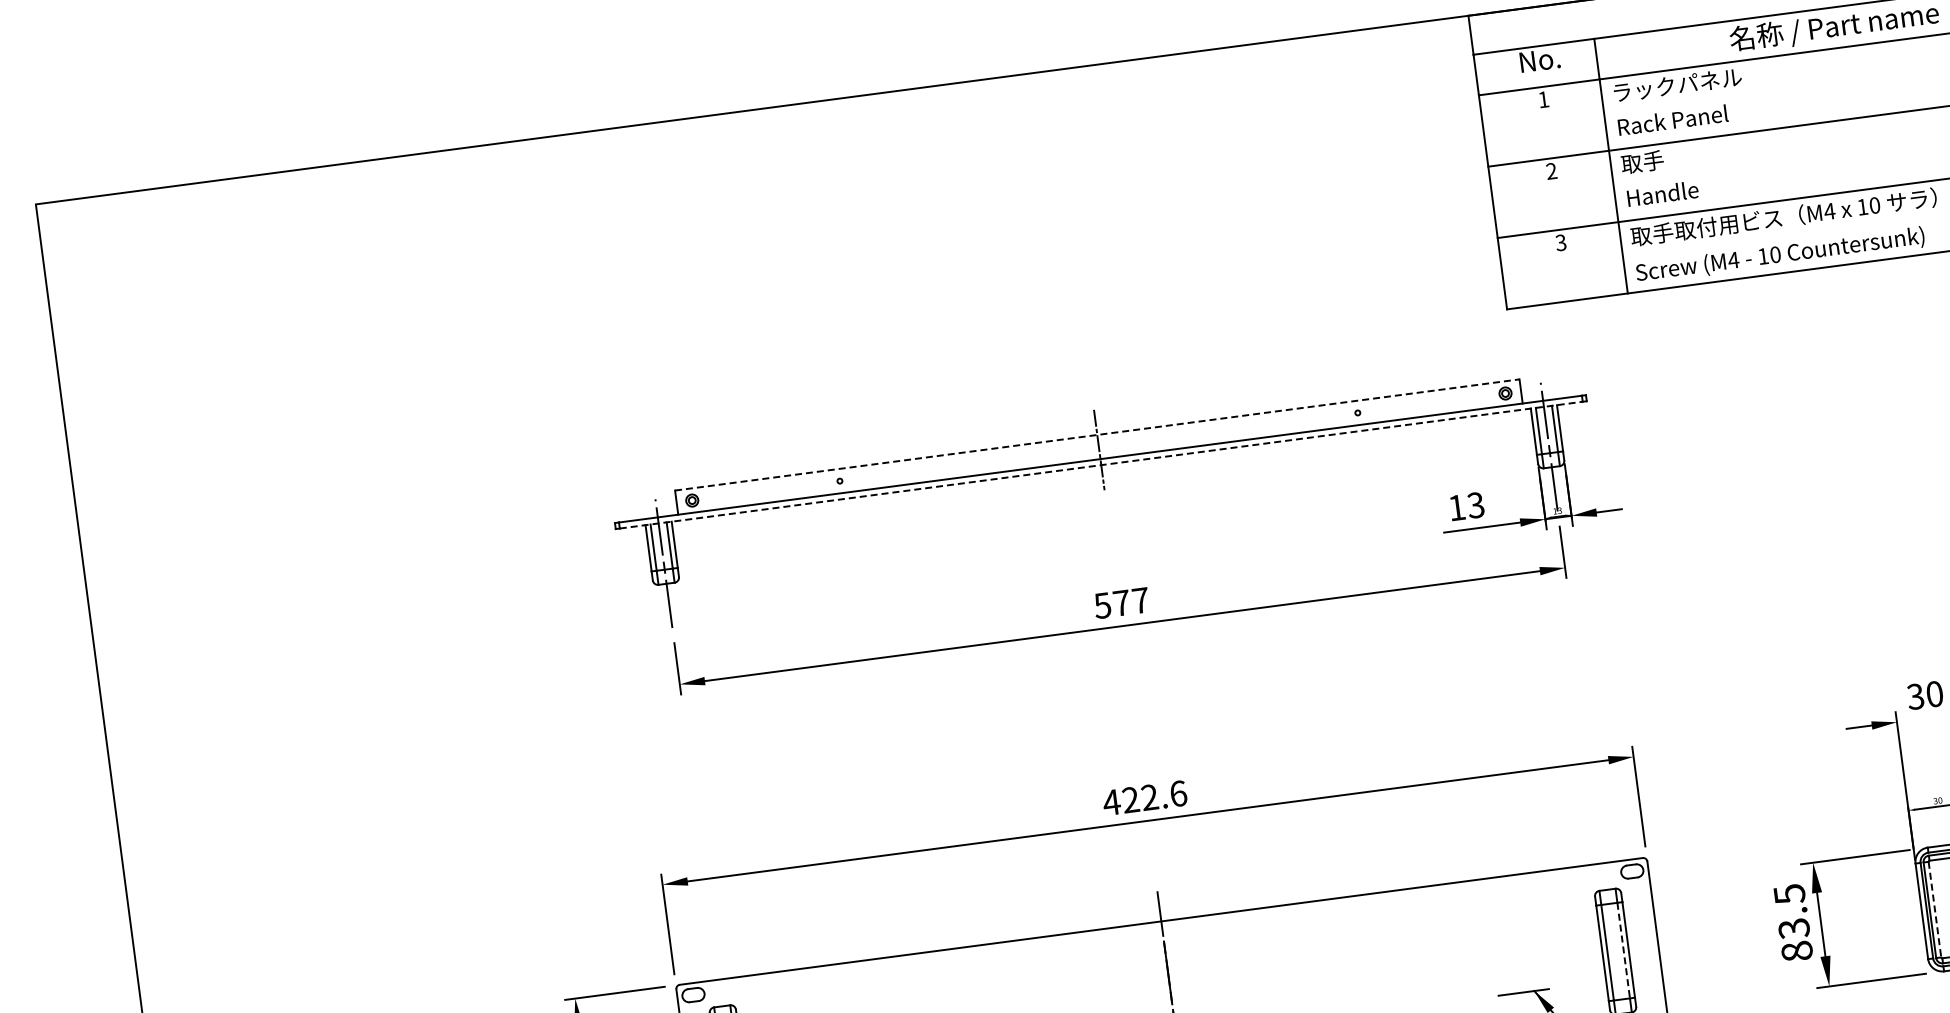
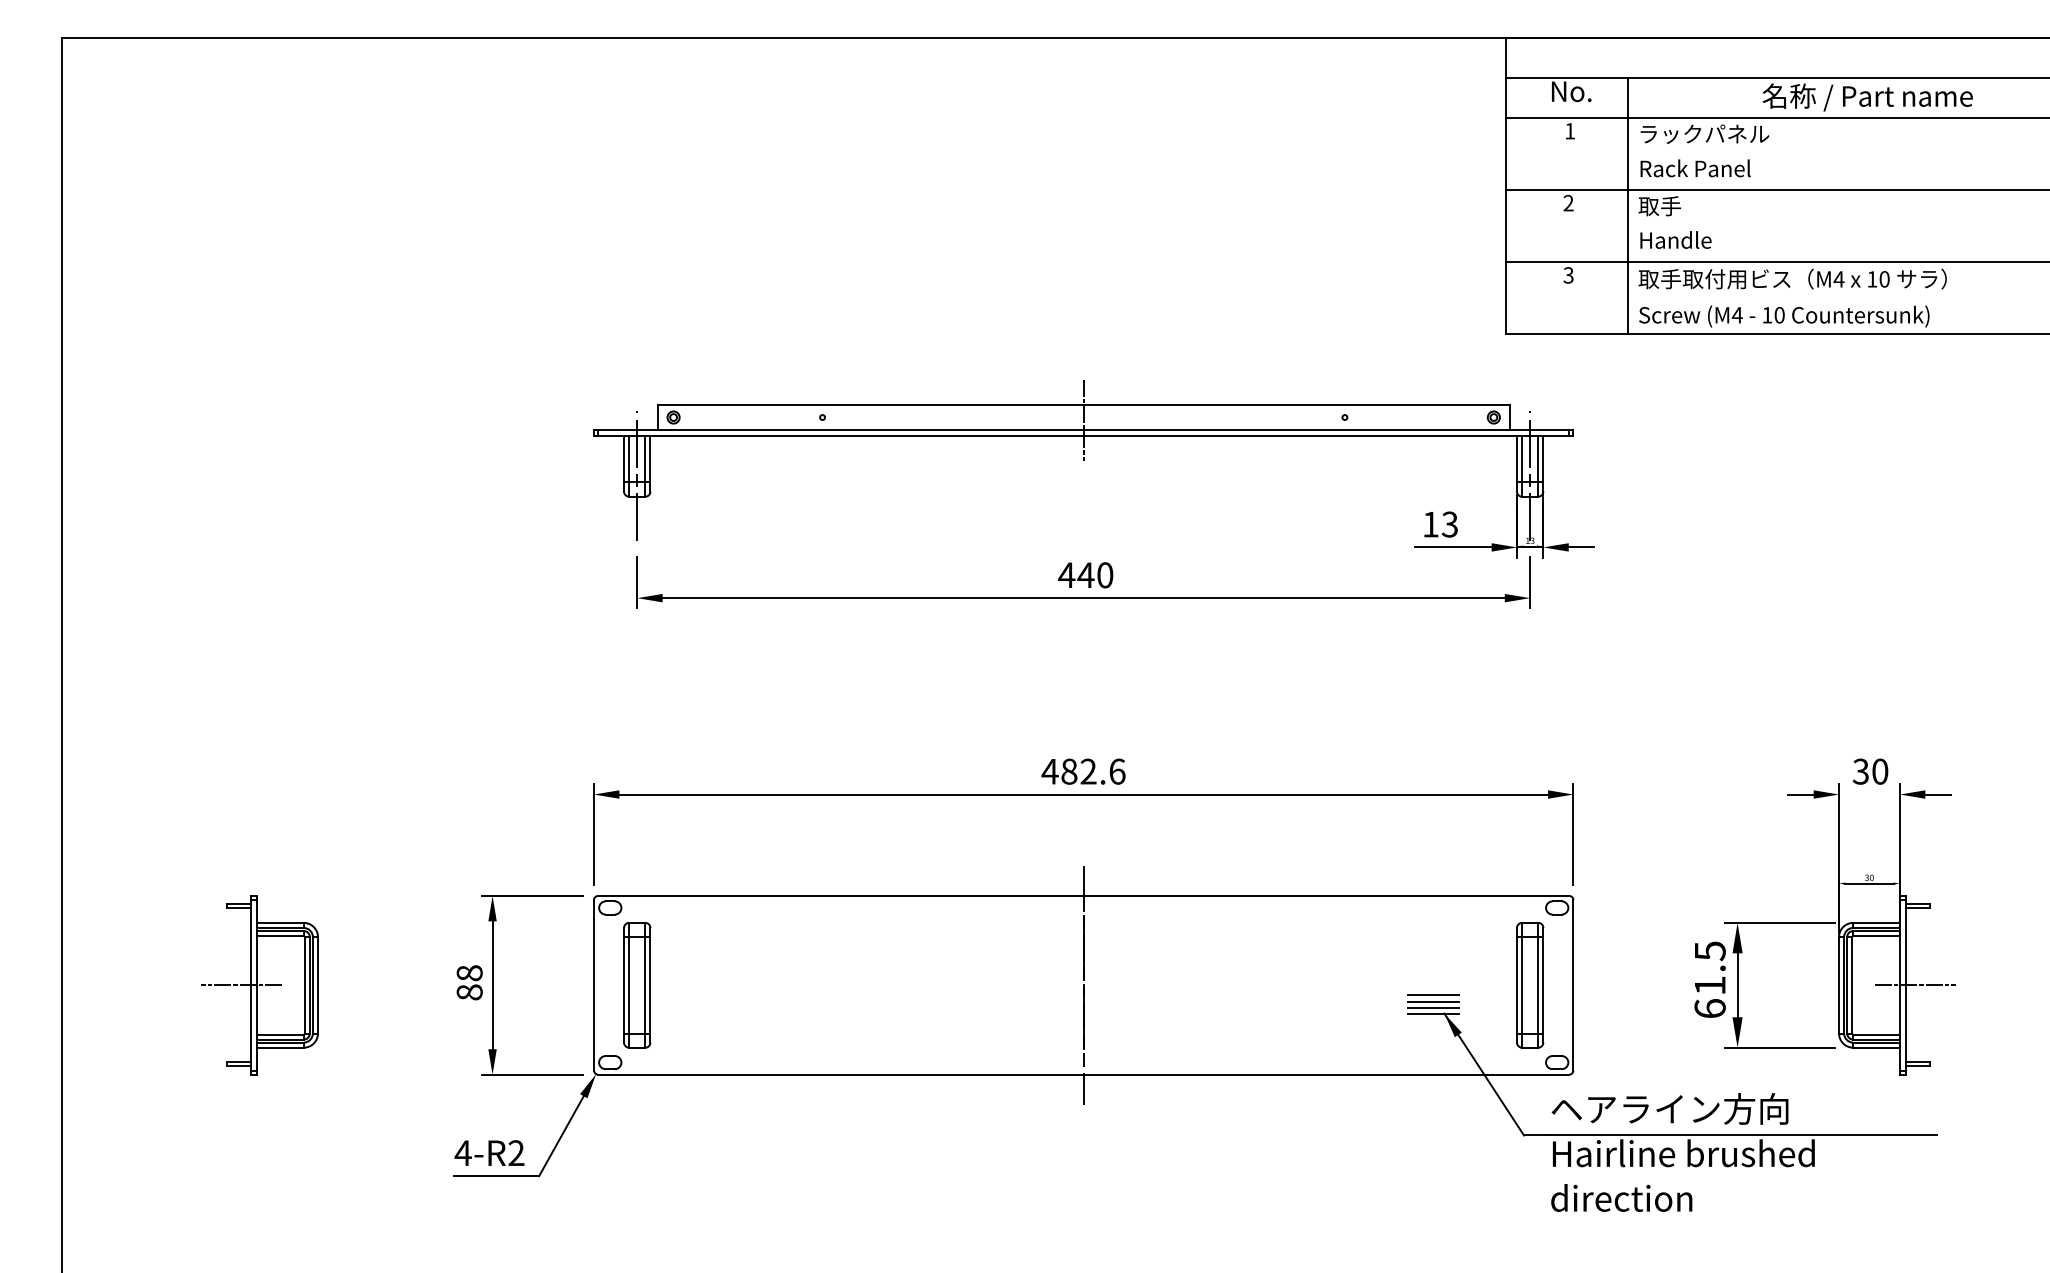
line: (1097, 435) -> (1083, 405), dashed -> solid
line: (1101, 464) -> (1083, 435), dashed -> solid
text: (1121, 603) -> (1085, 575), 577 -> 440
text: (1130, 799) -> (1069, 771), 422.6 -> 482.6
line: (1935, 909) -> (1852, 985), dashed -> solid
text: (1795, 940) -> (1709, 997), 83.5 -> 61.5
line: (1623, 950) -> (1538, 985), dashed -> solid
line: (1521, 974) -> (1433, 995), added
line: (1521, 980) -> (1433, 1001), added
line: (1522, 986) -> (1433, 1007), added

